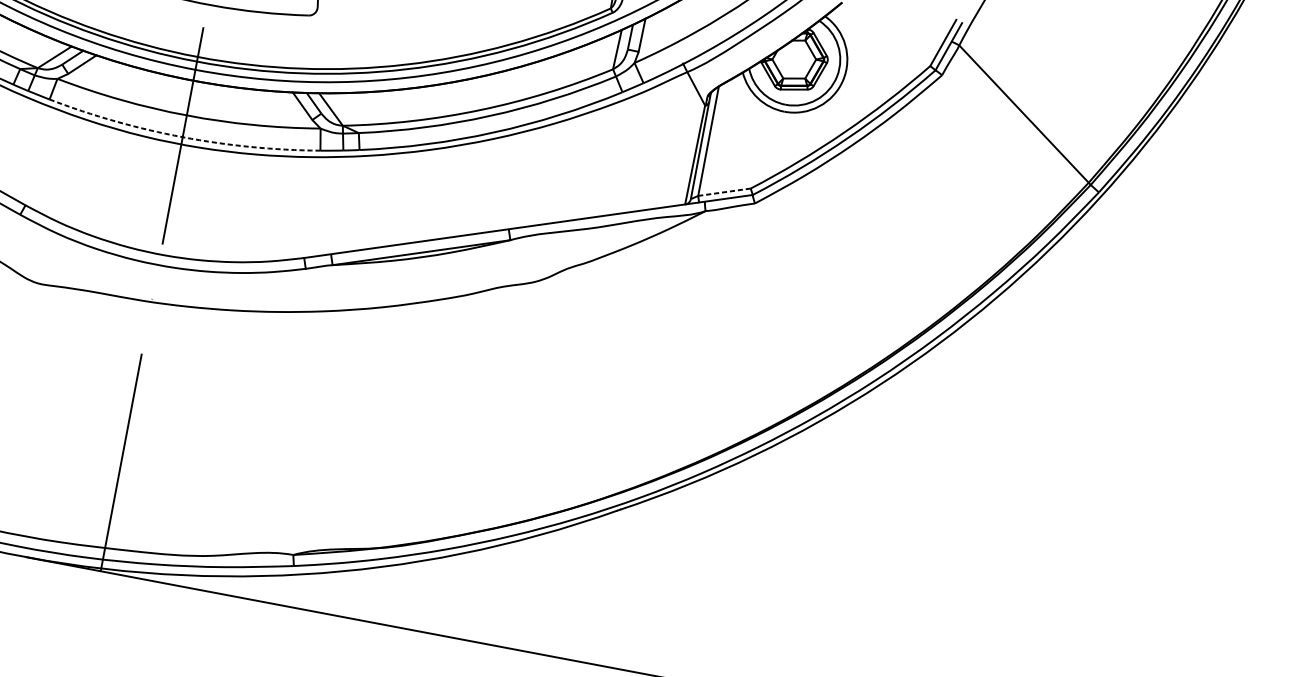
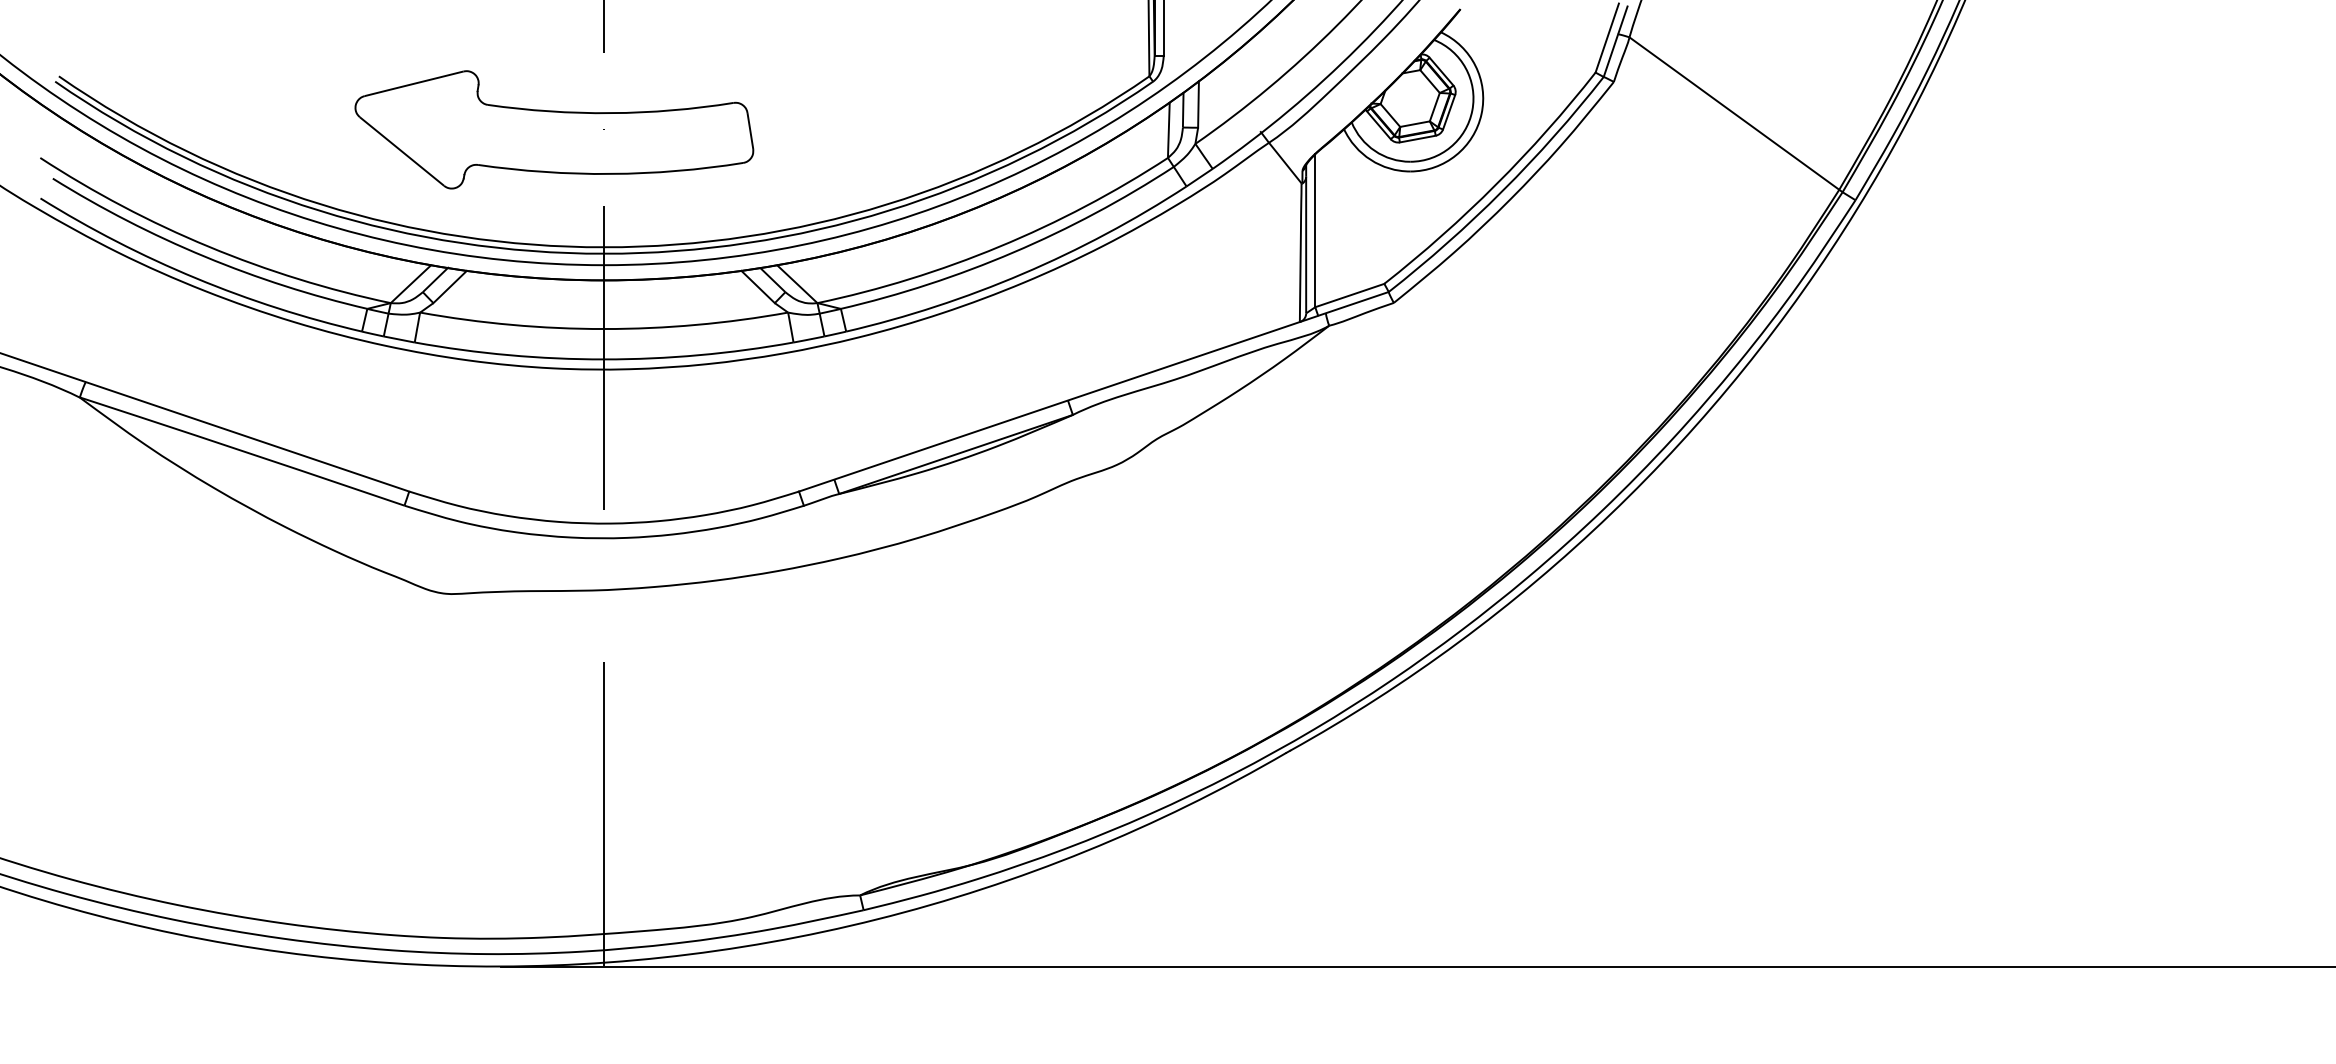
arc: (182, 137) -> (604, 359), dashed -> solid
line: (724, 192) -> (1350, 295), dashed -> solid

